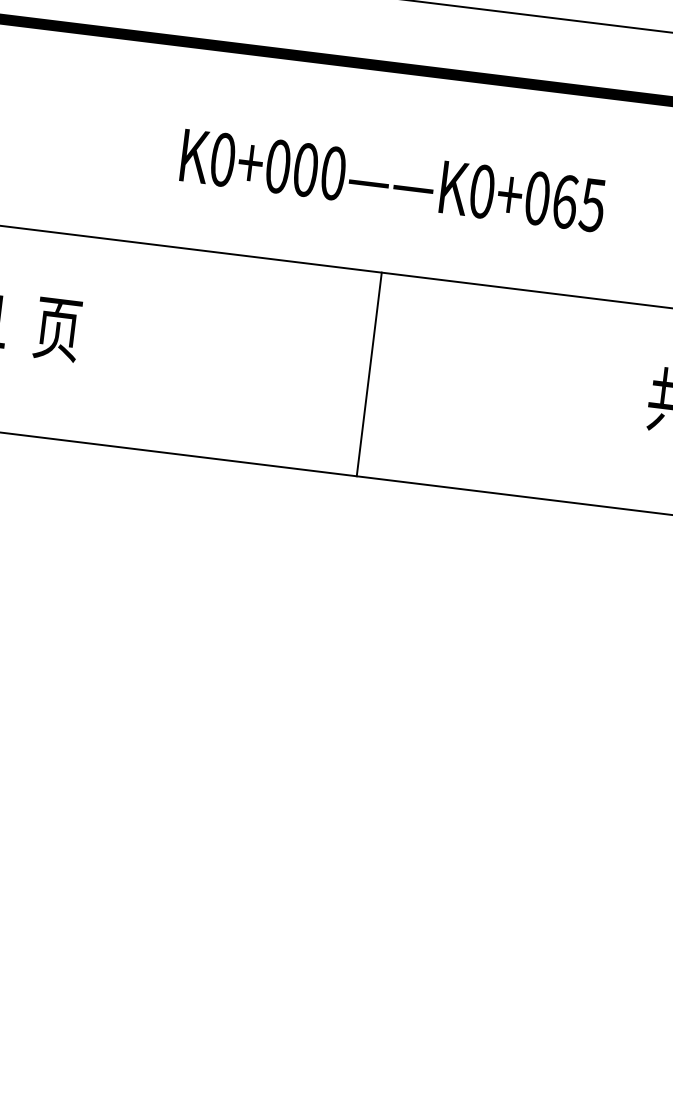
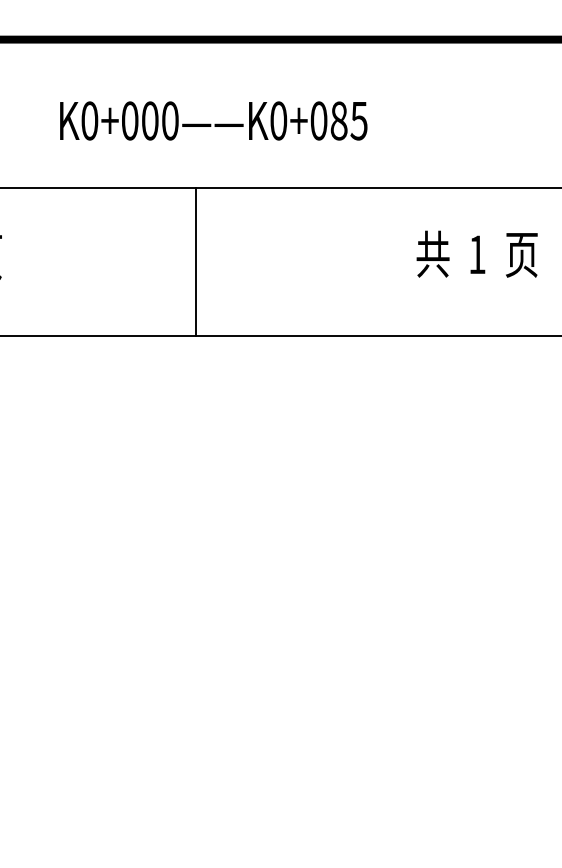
text: (564, 201) -> (338, 120), K0+065 -> K0+085
line: (369, 373) -> (195, 261), moved

